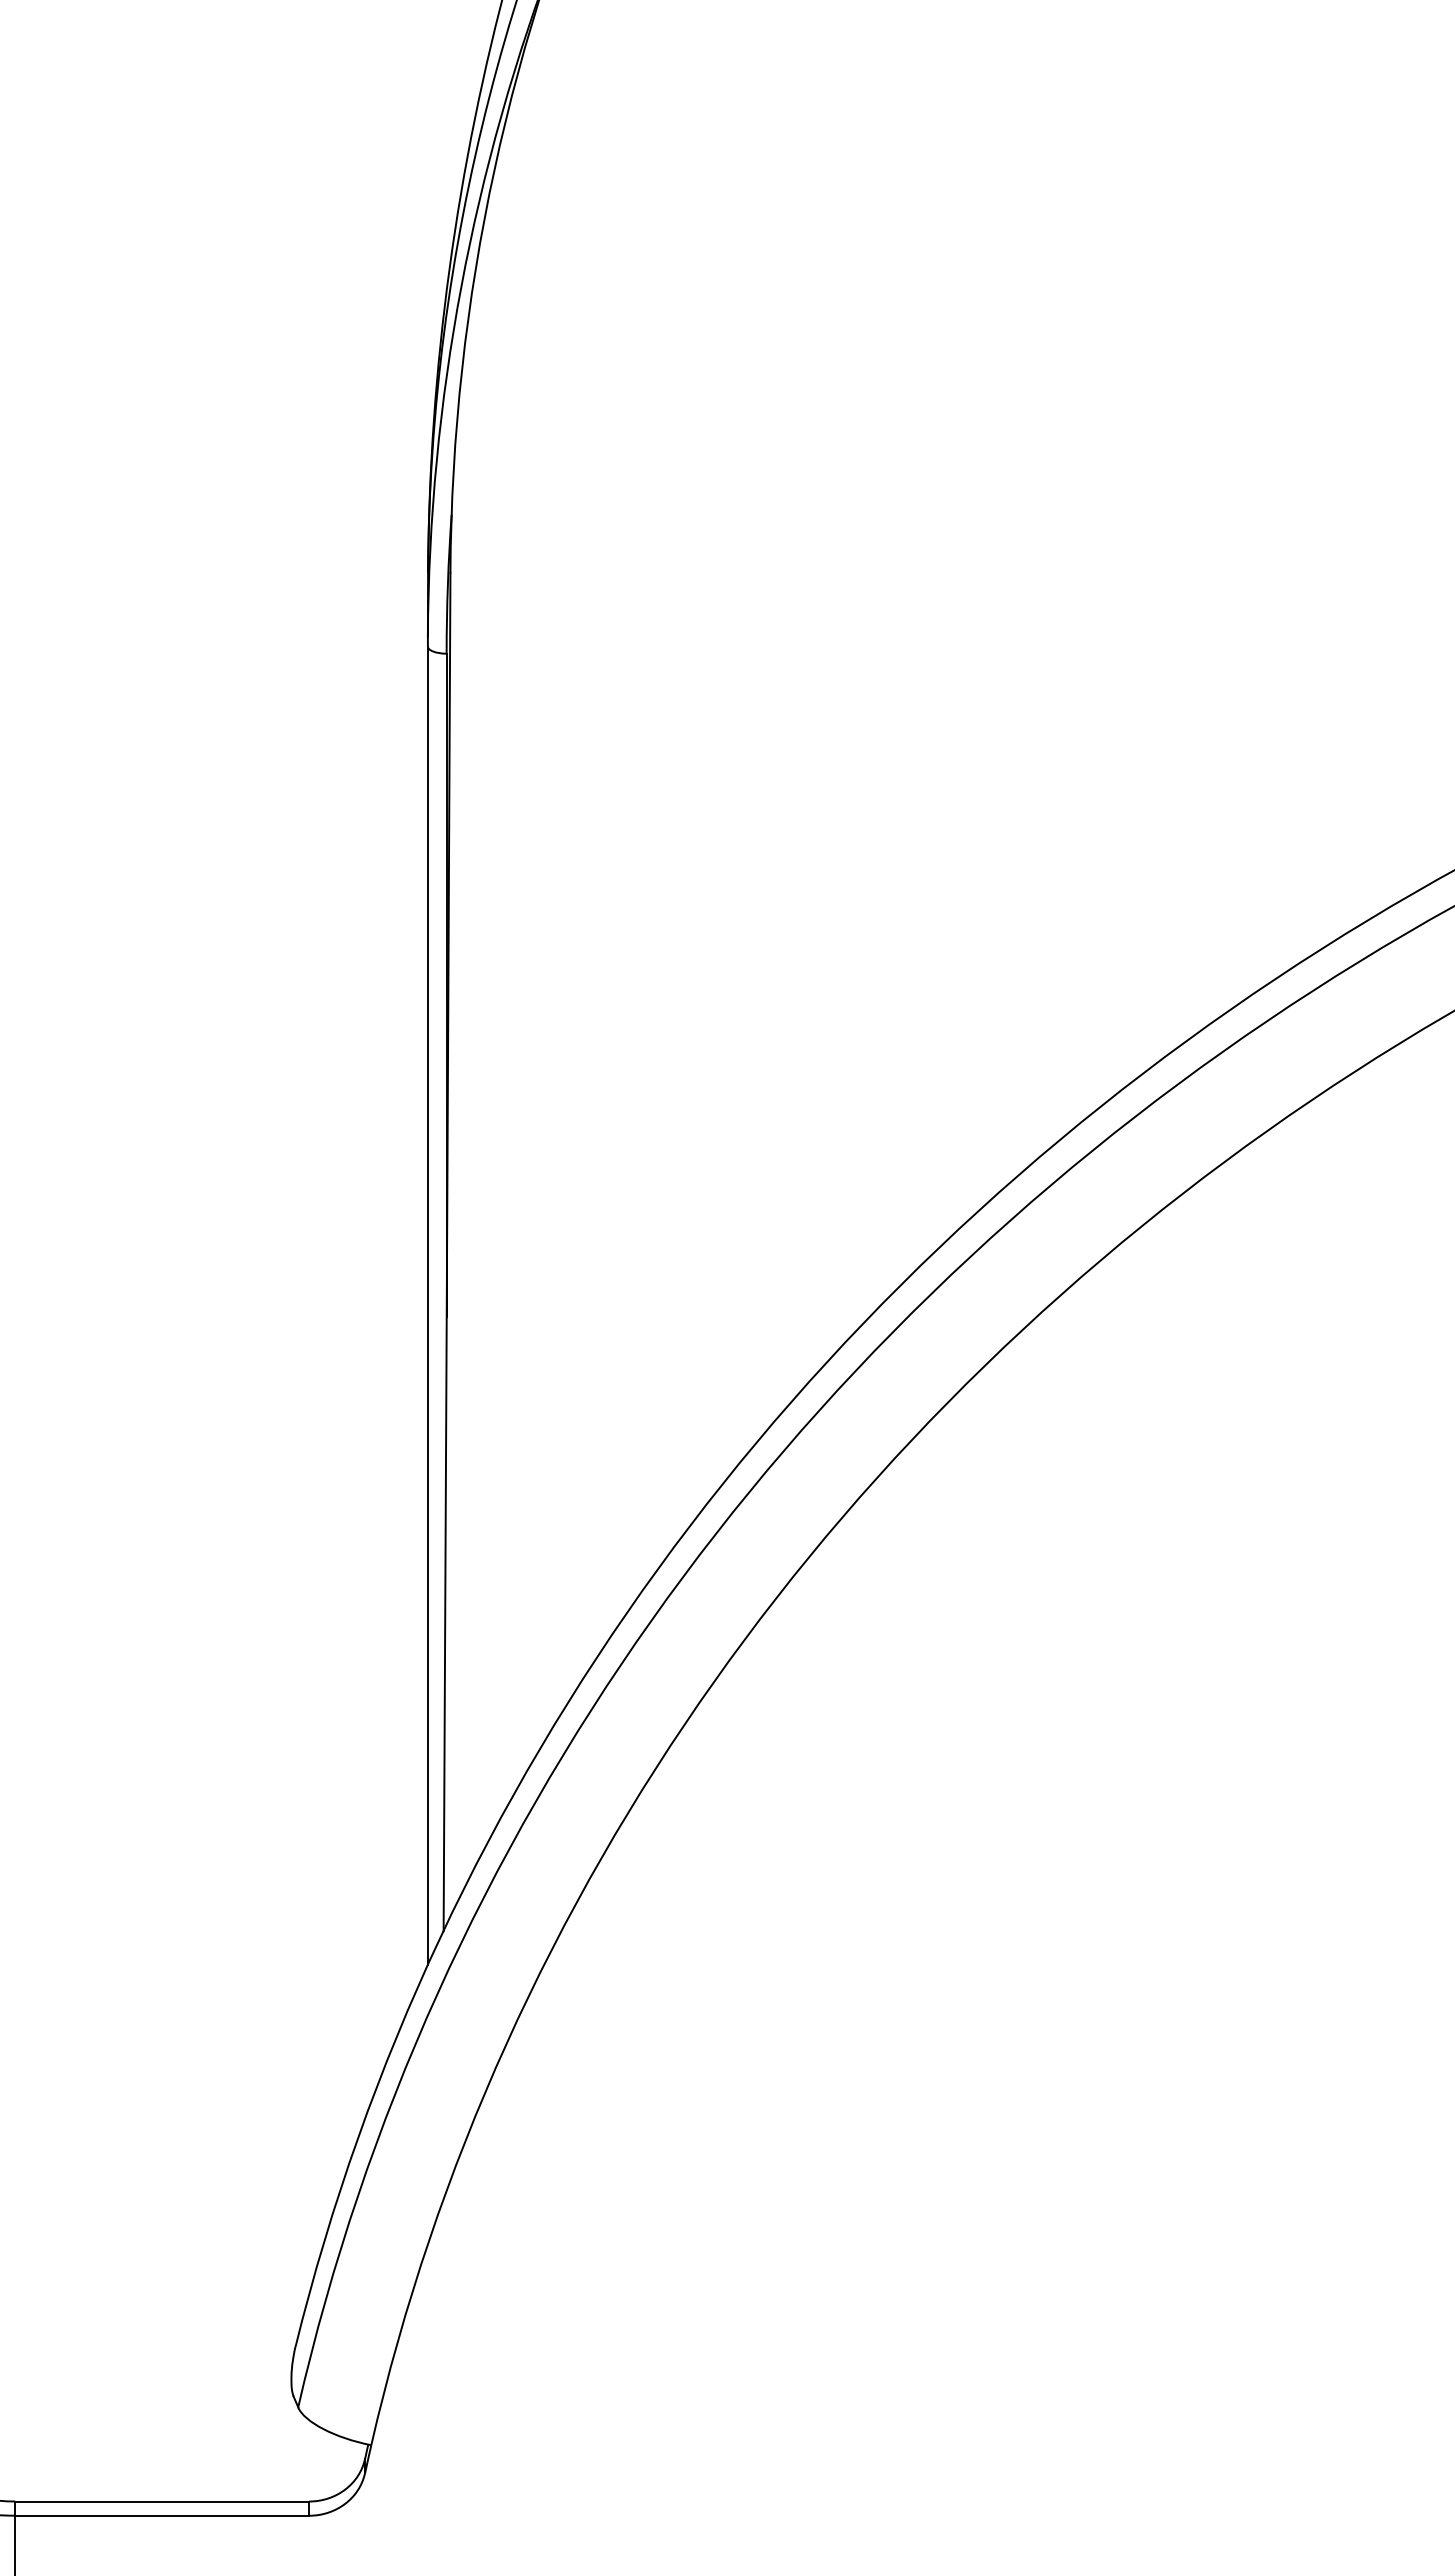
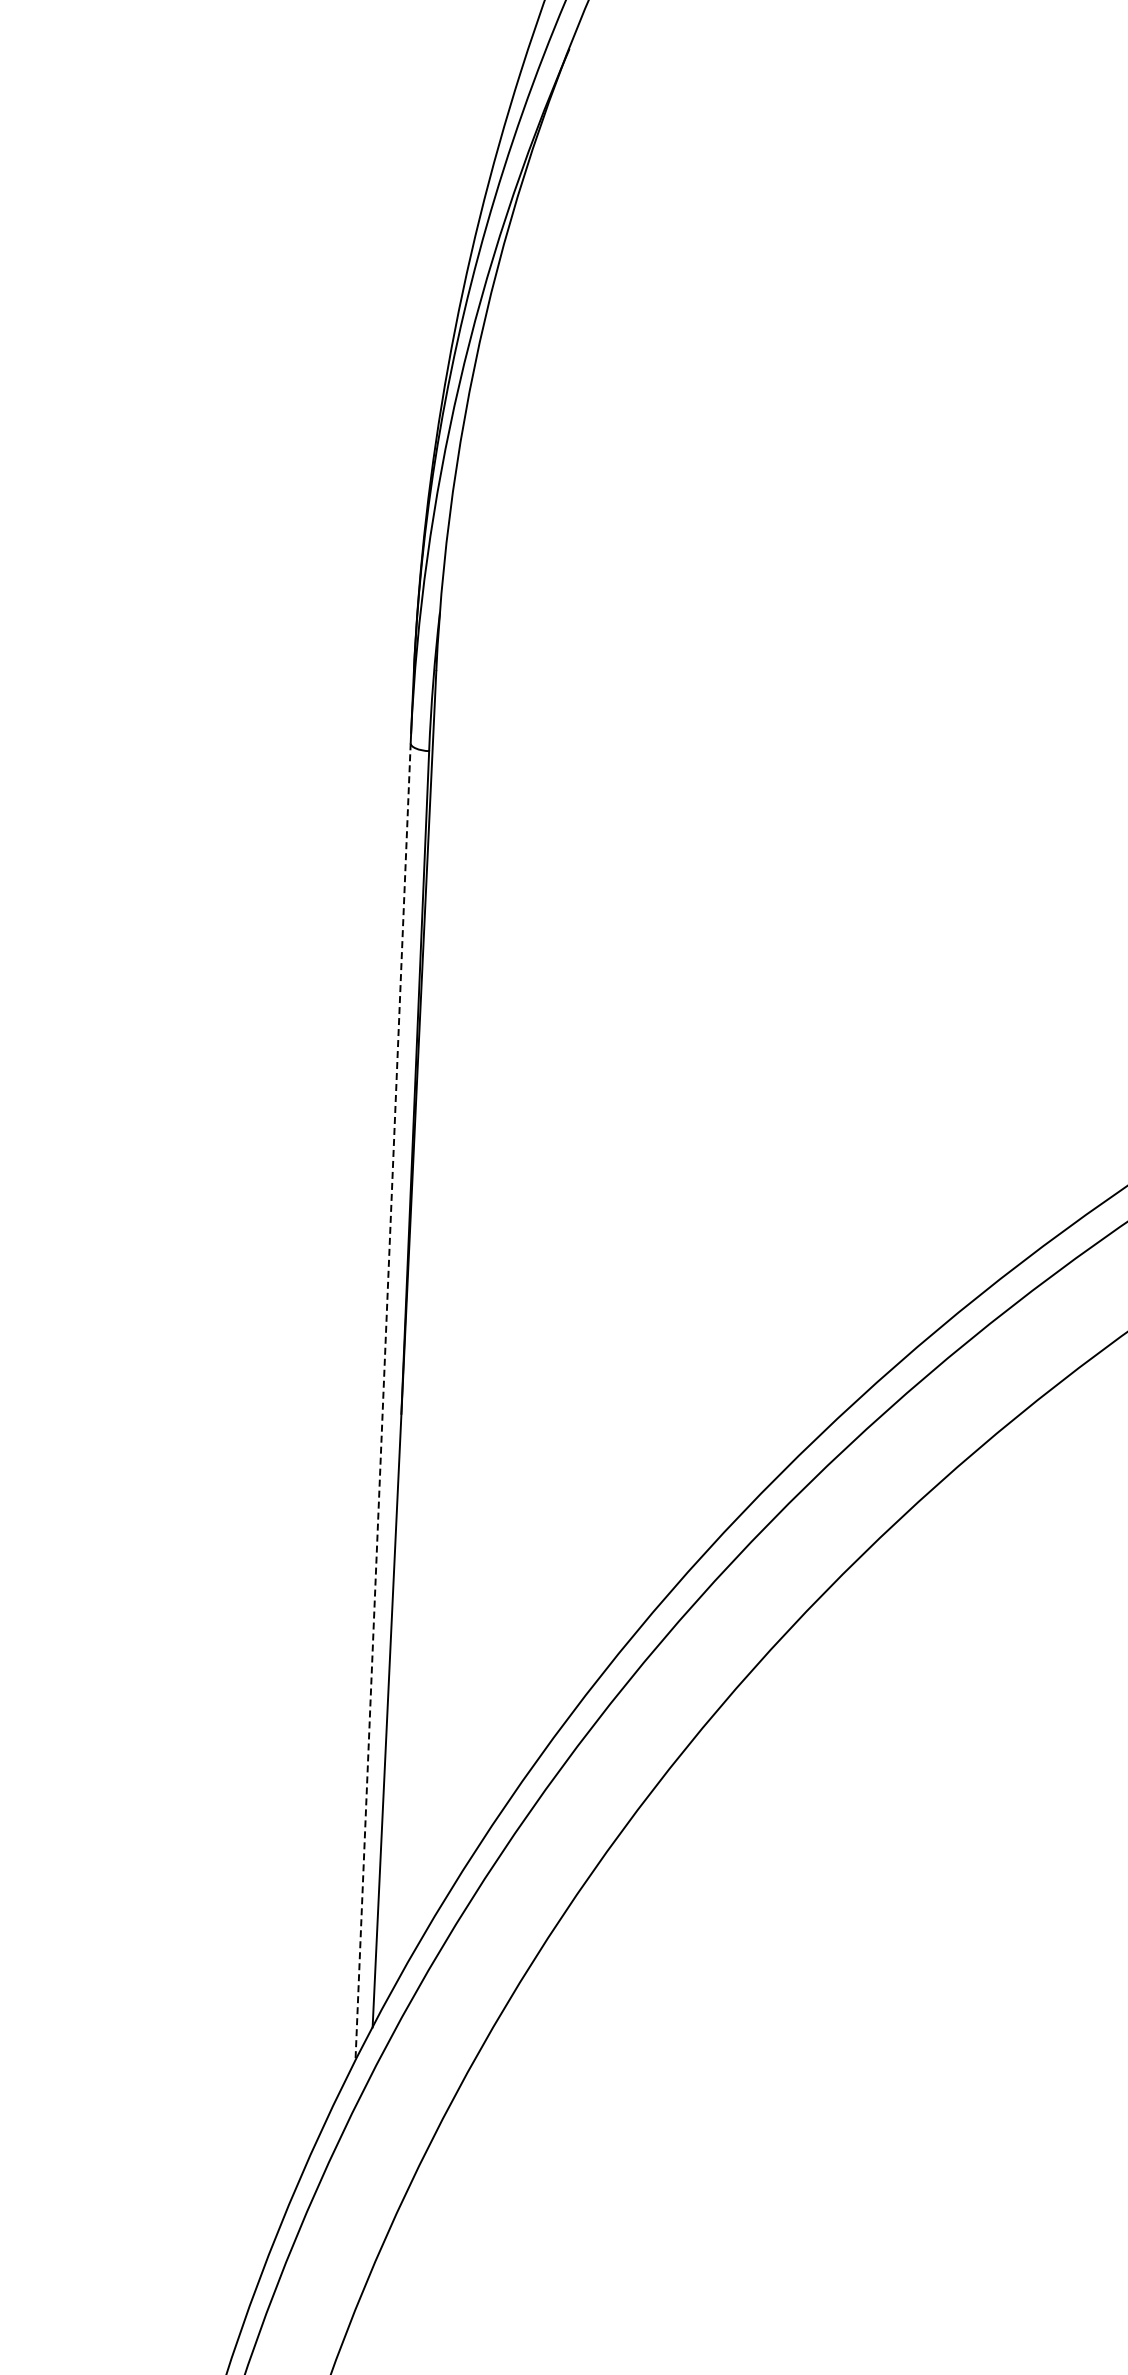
line: (427, 1306) -> (382, 1402), solid -> dashed

